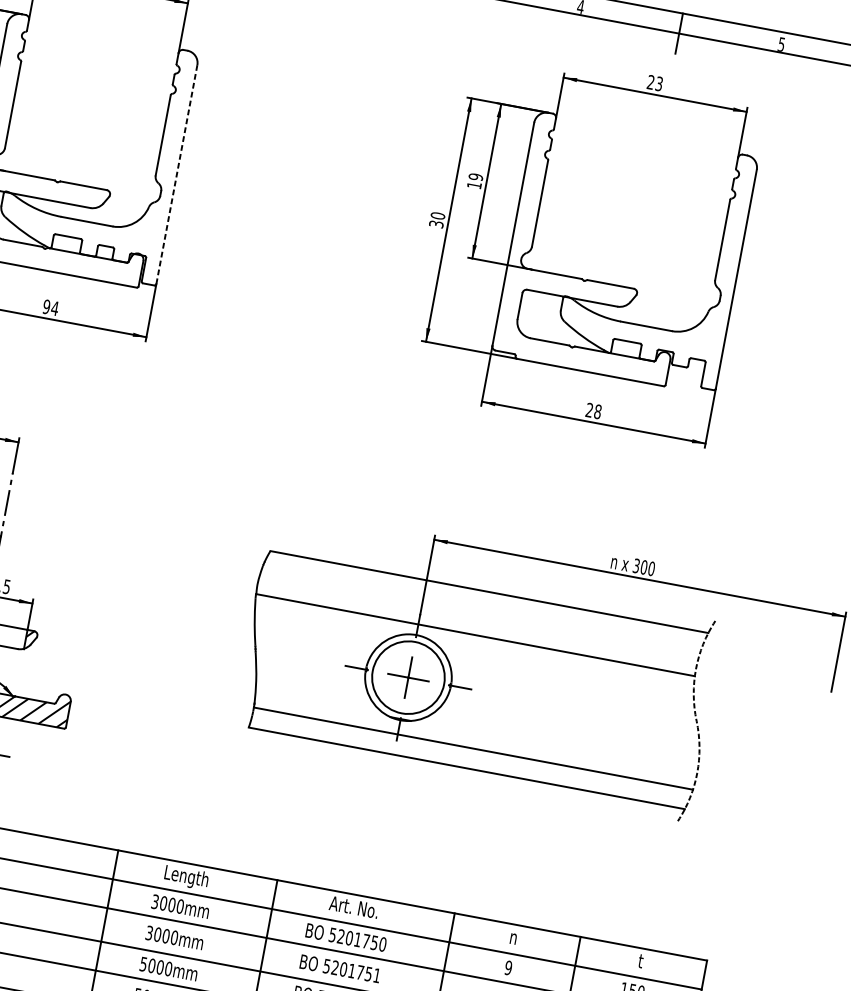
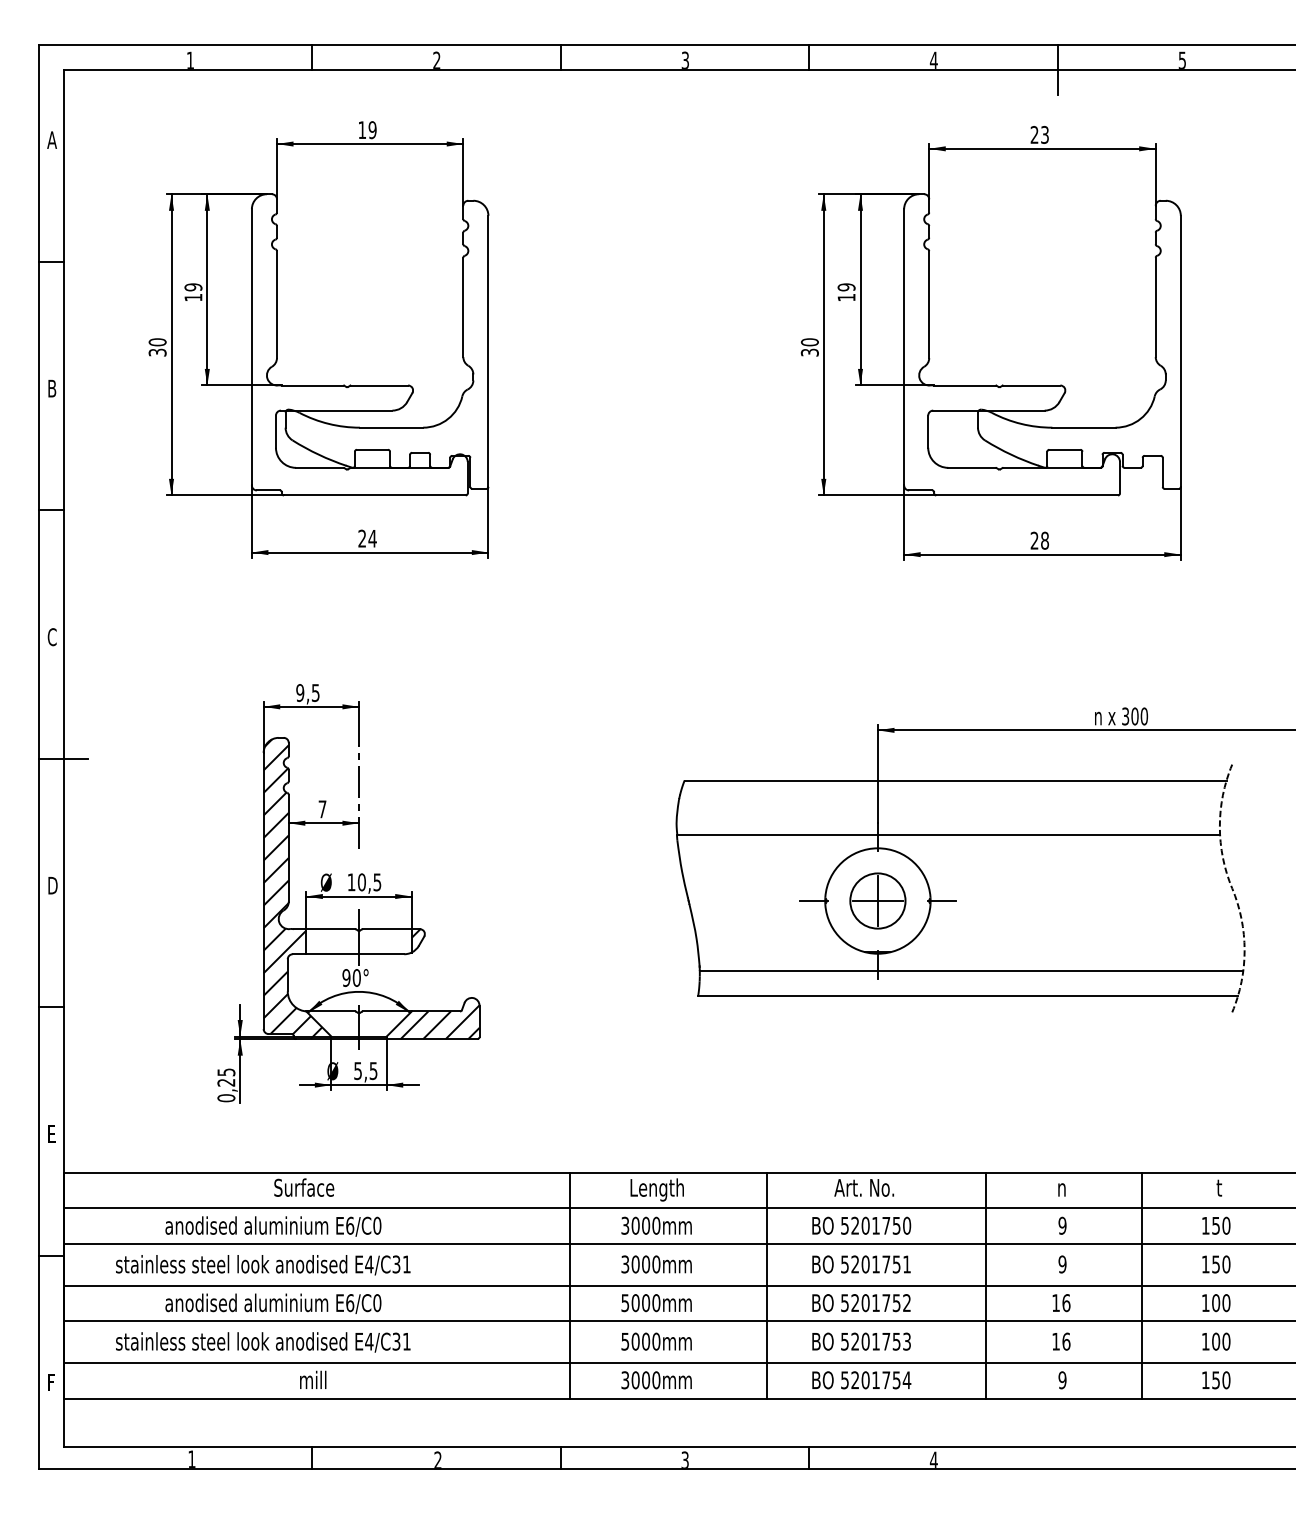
line: (176, 174) -> (488, 351), dashed -> solid
text: (46, 306) -> (362, 538), 94 -> 24
circle: (408, 677) -> (877, 900), size x0.62

